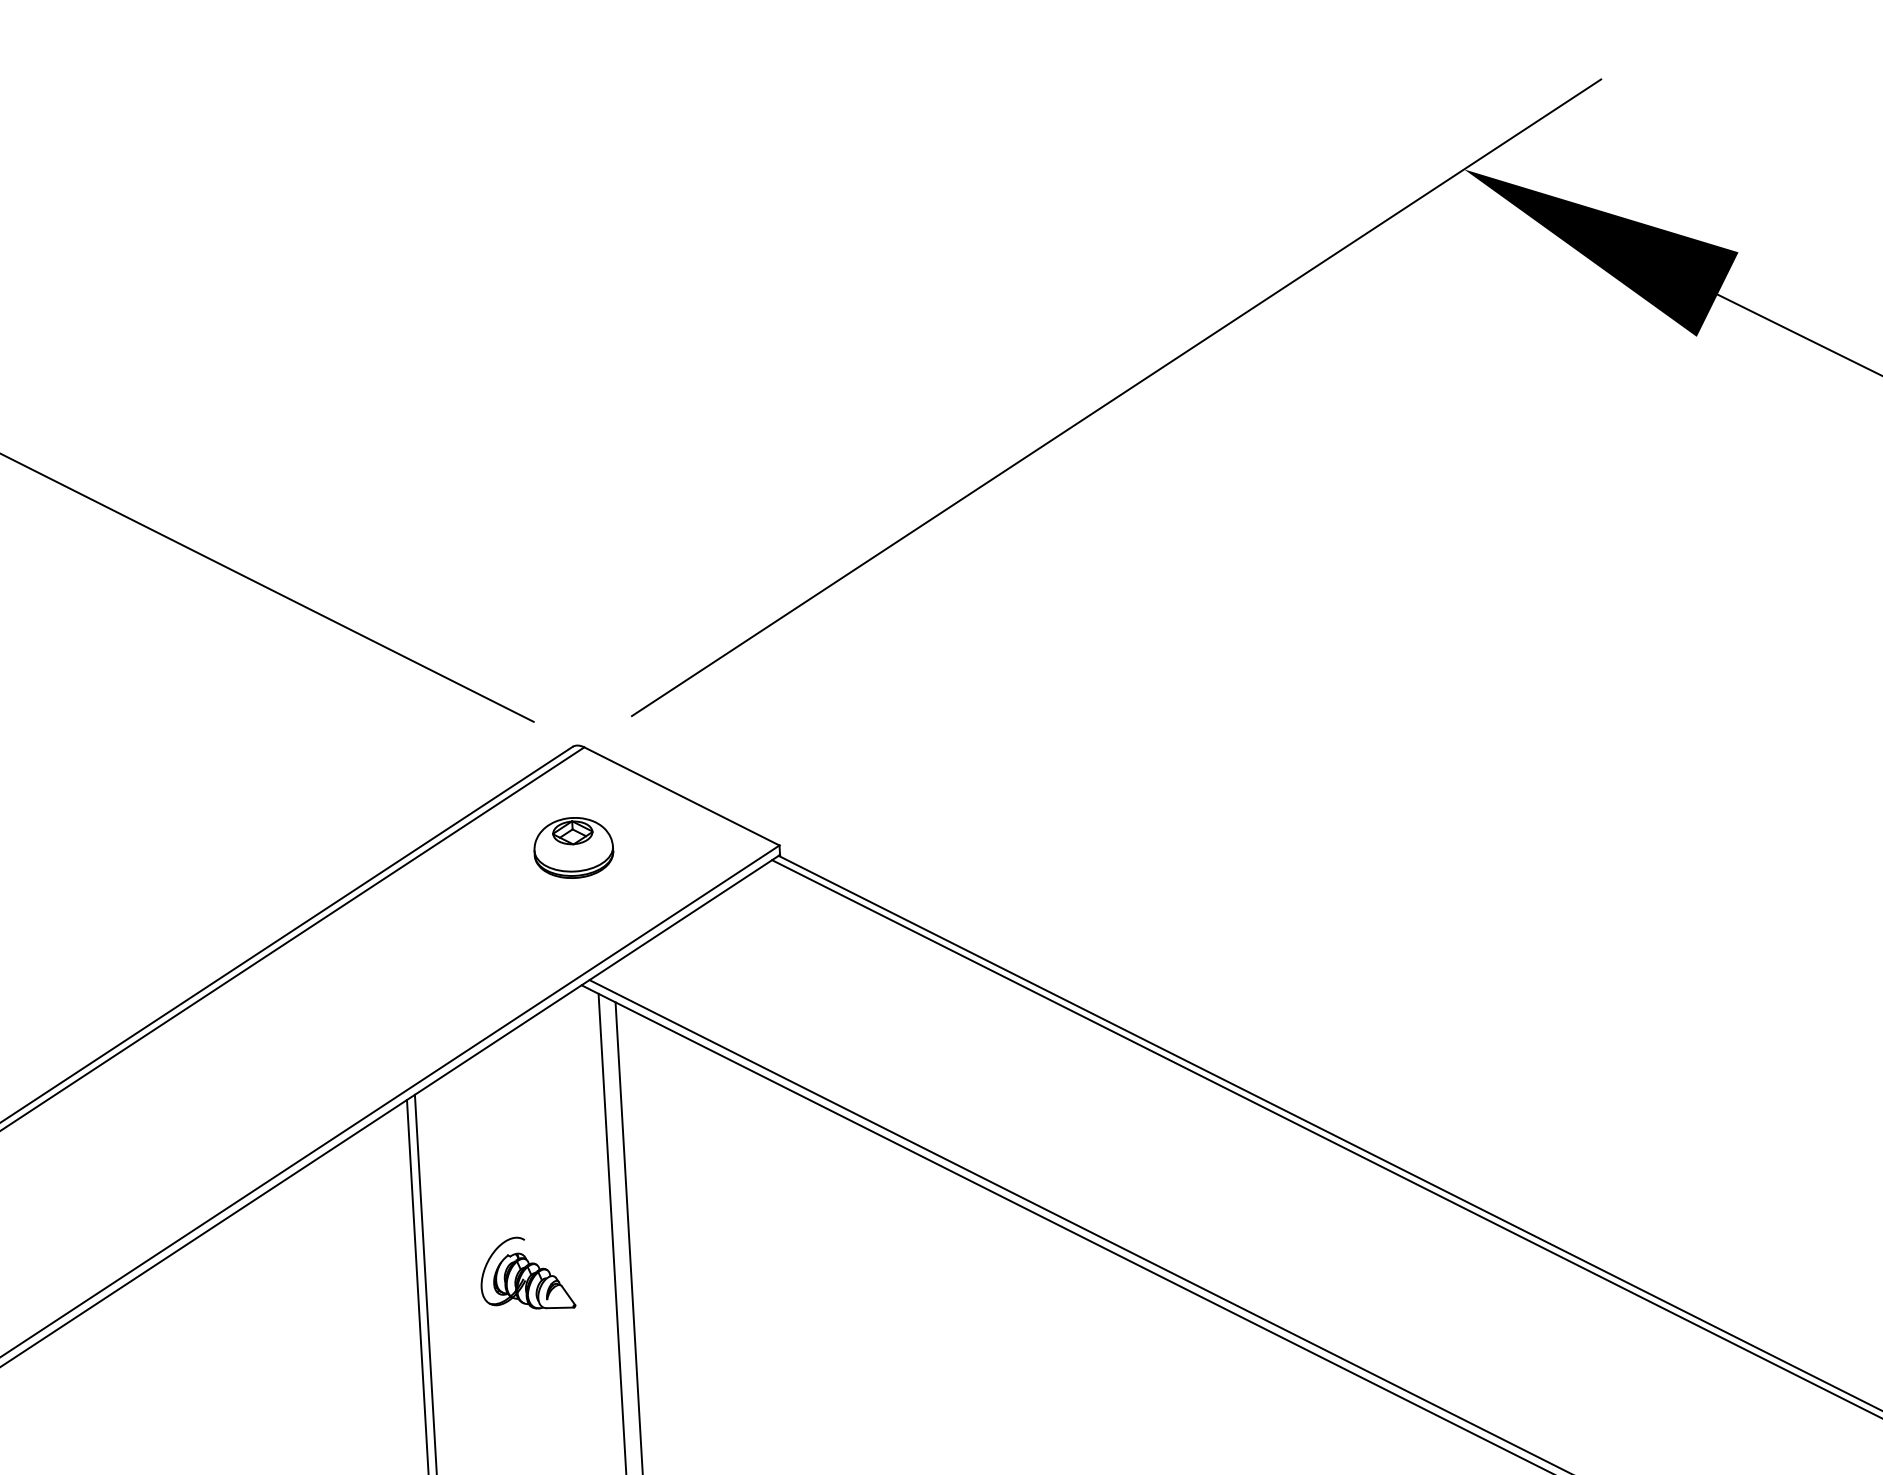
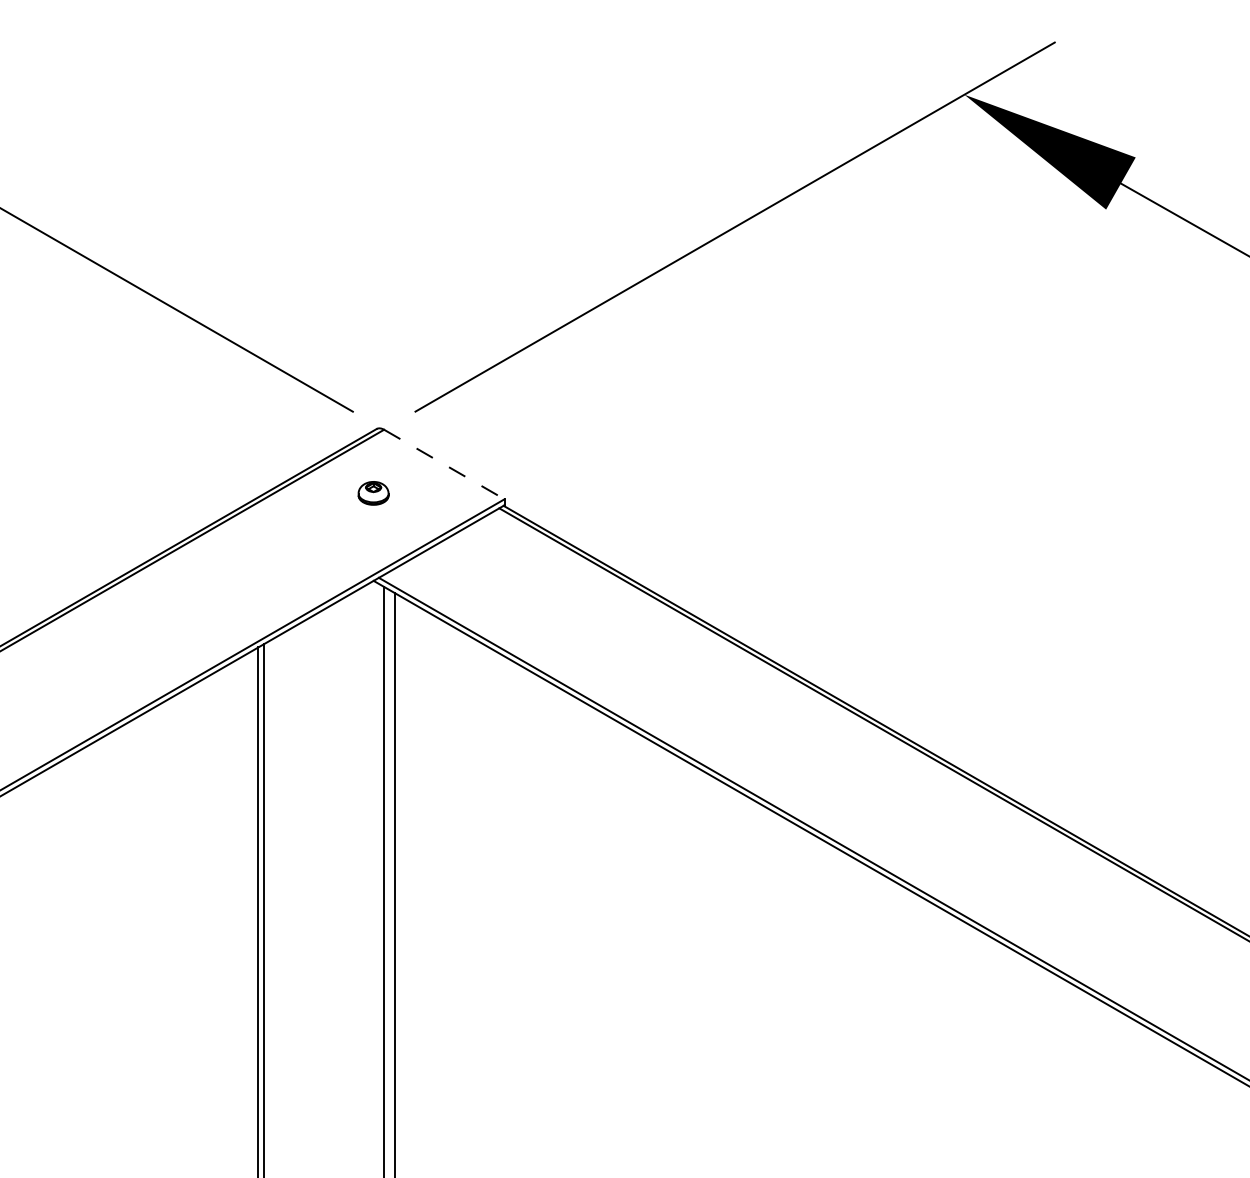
line: (682, 796) -> (444, 464), solid -> dashed
part: (573, 848) -> (373, 493), size x0.6
part: (527, 1274) -> (328, 762), removed

